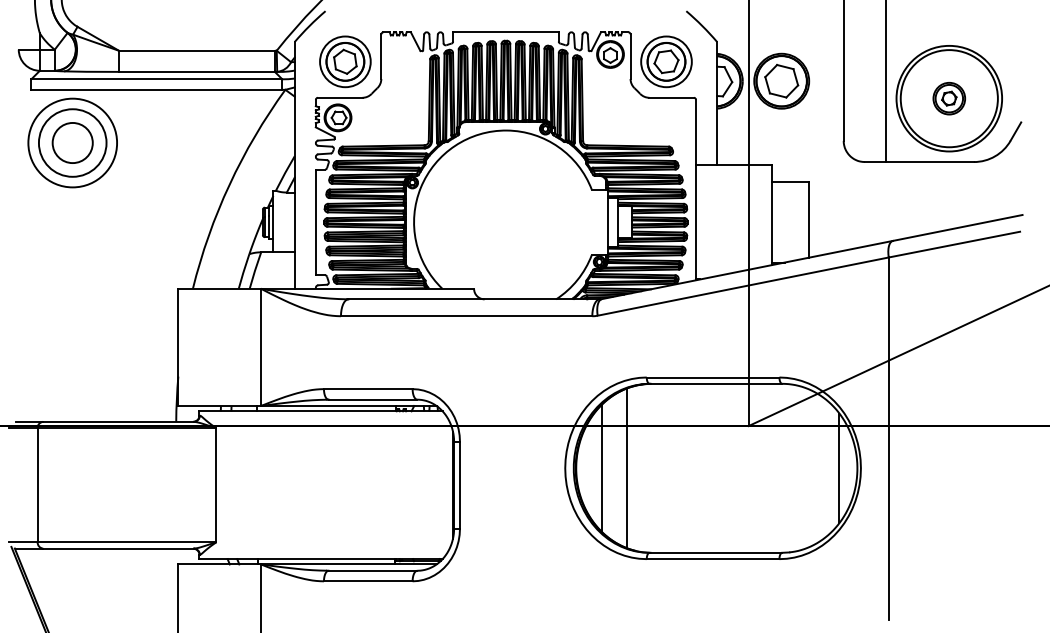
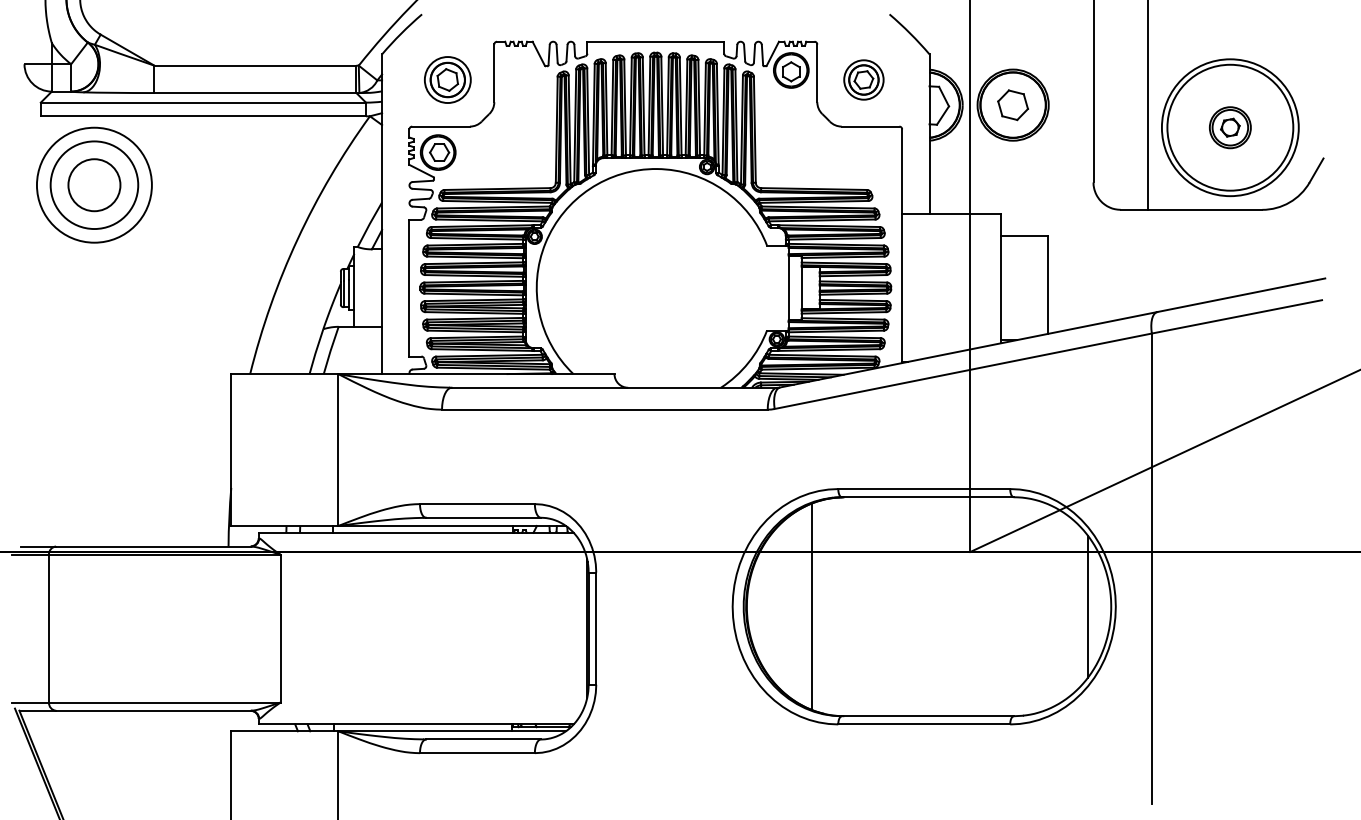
part: (345, 61) -> (447, 79), size x0.7
part: (666, 61) -> (863, 79), size x0.6
part: (781, 81) -> (1012, 105), size x0.7
line: (602, 468) -> (780, 606), removed

